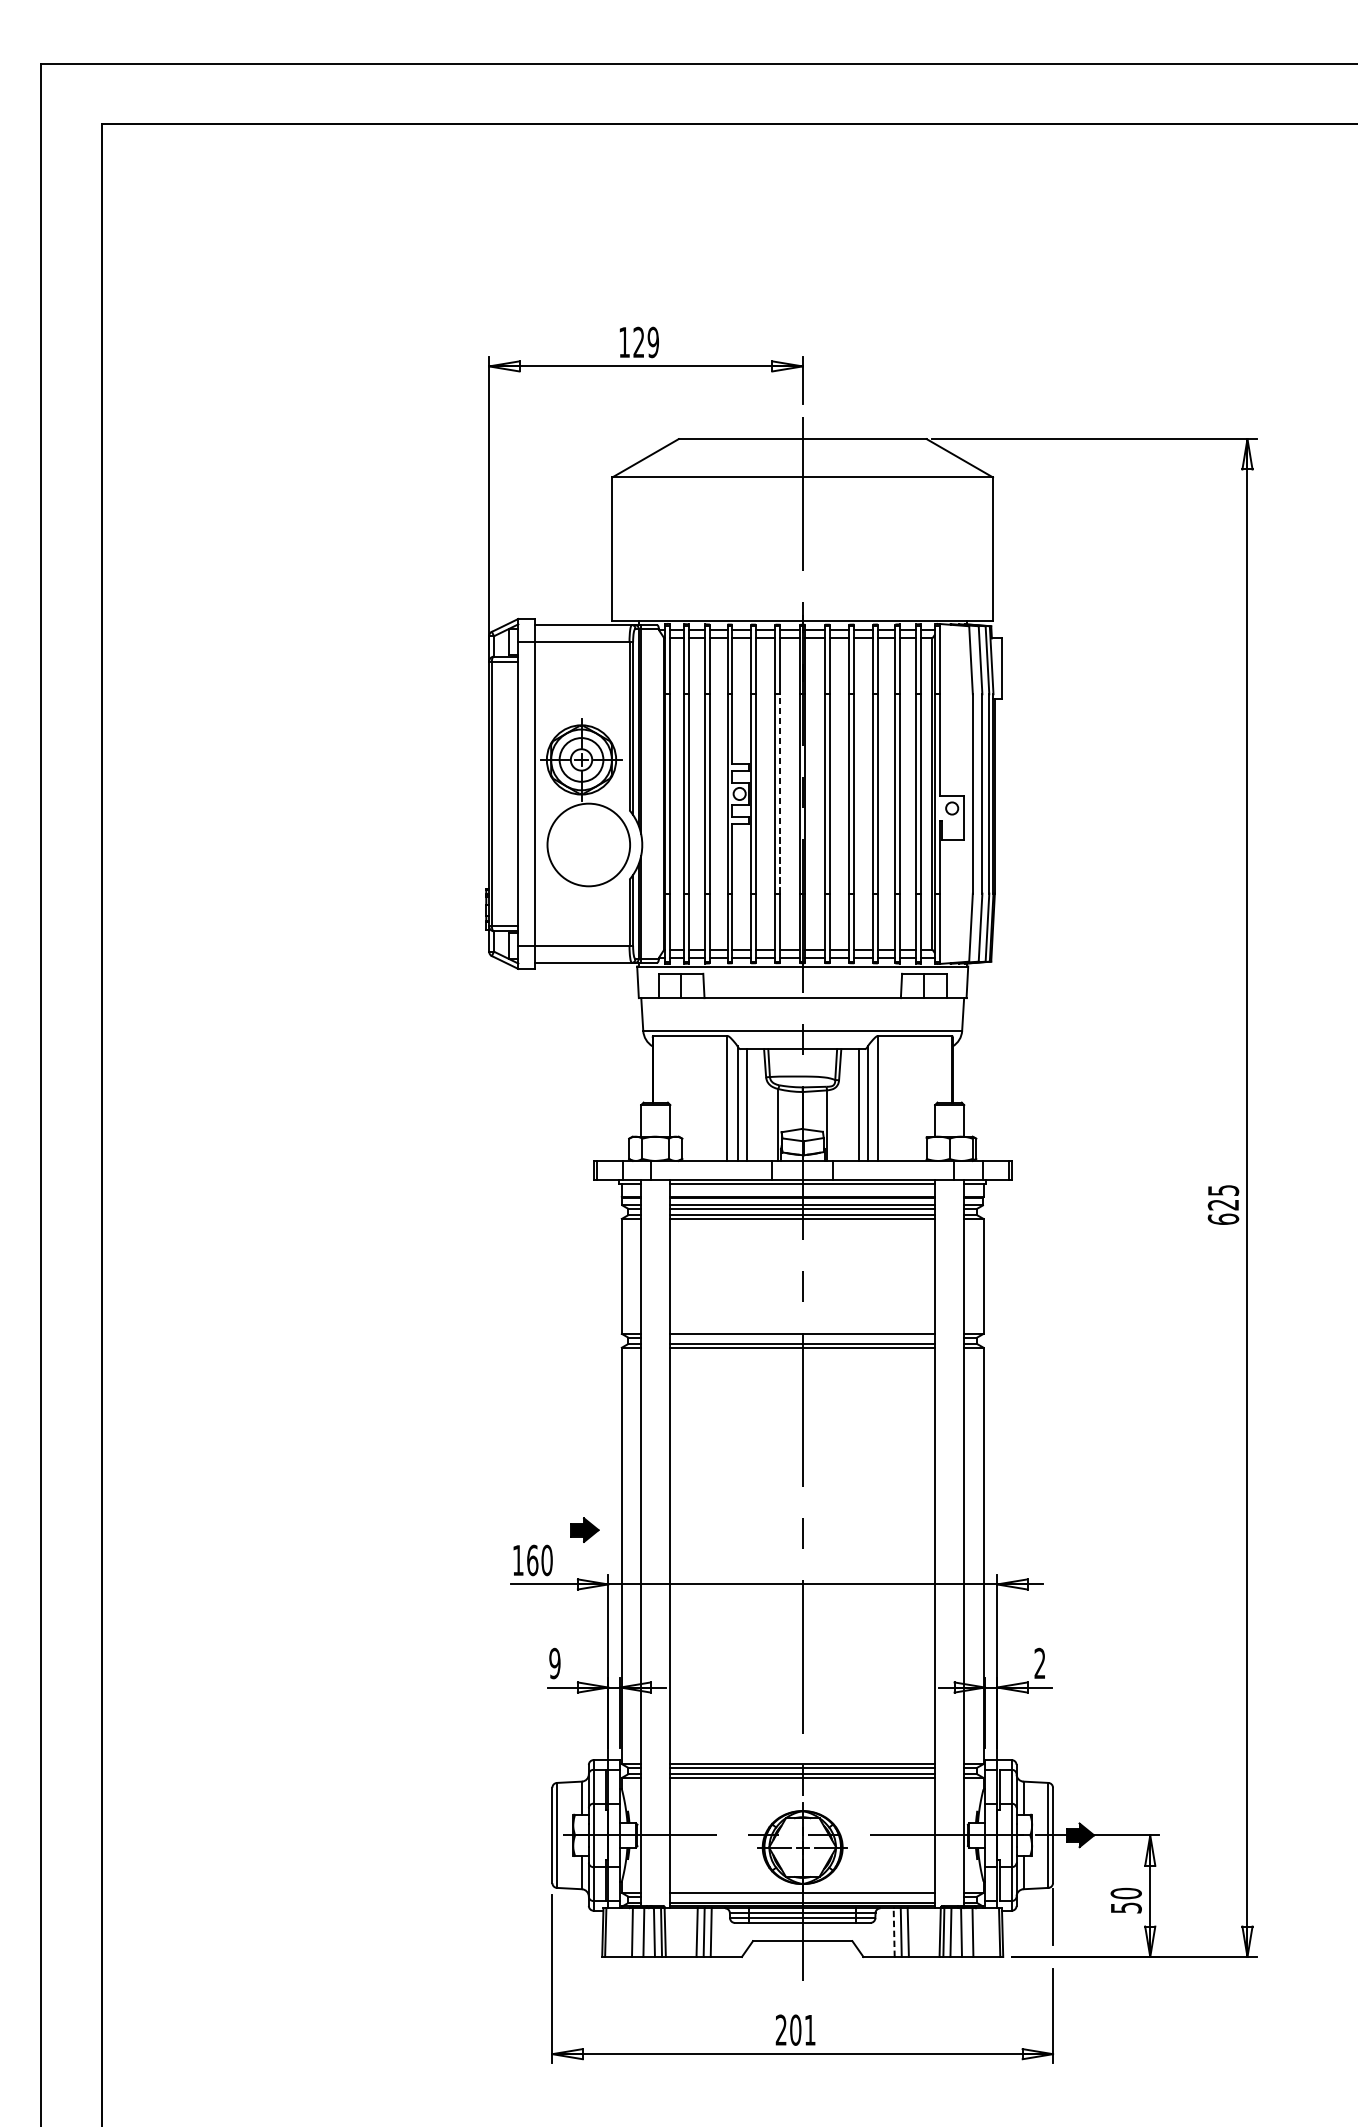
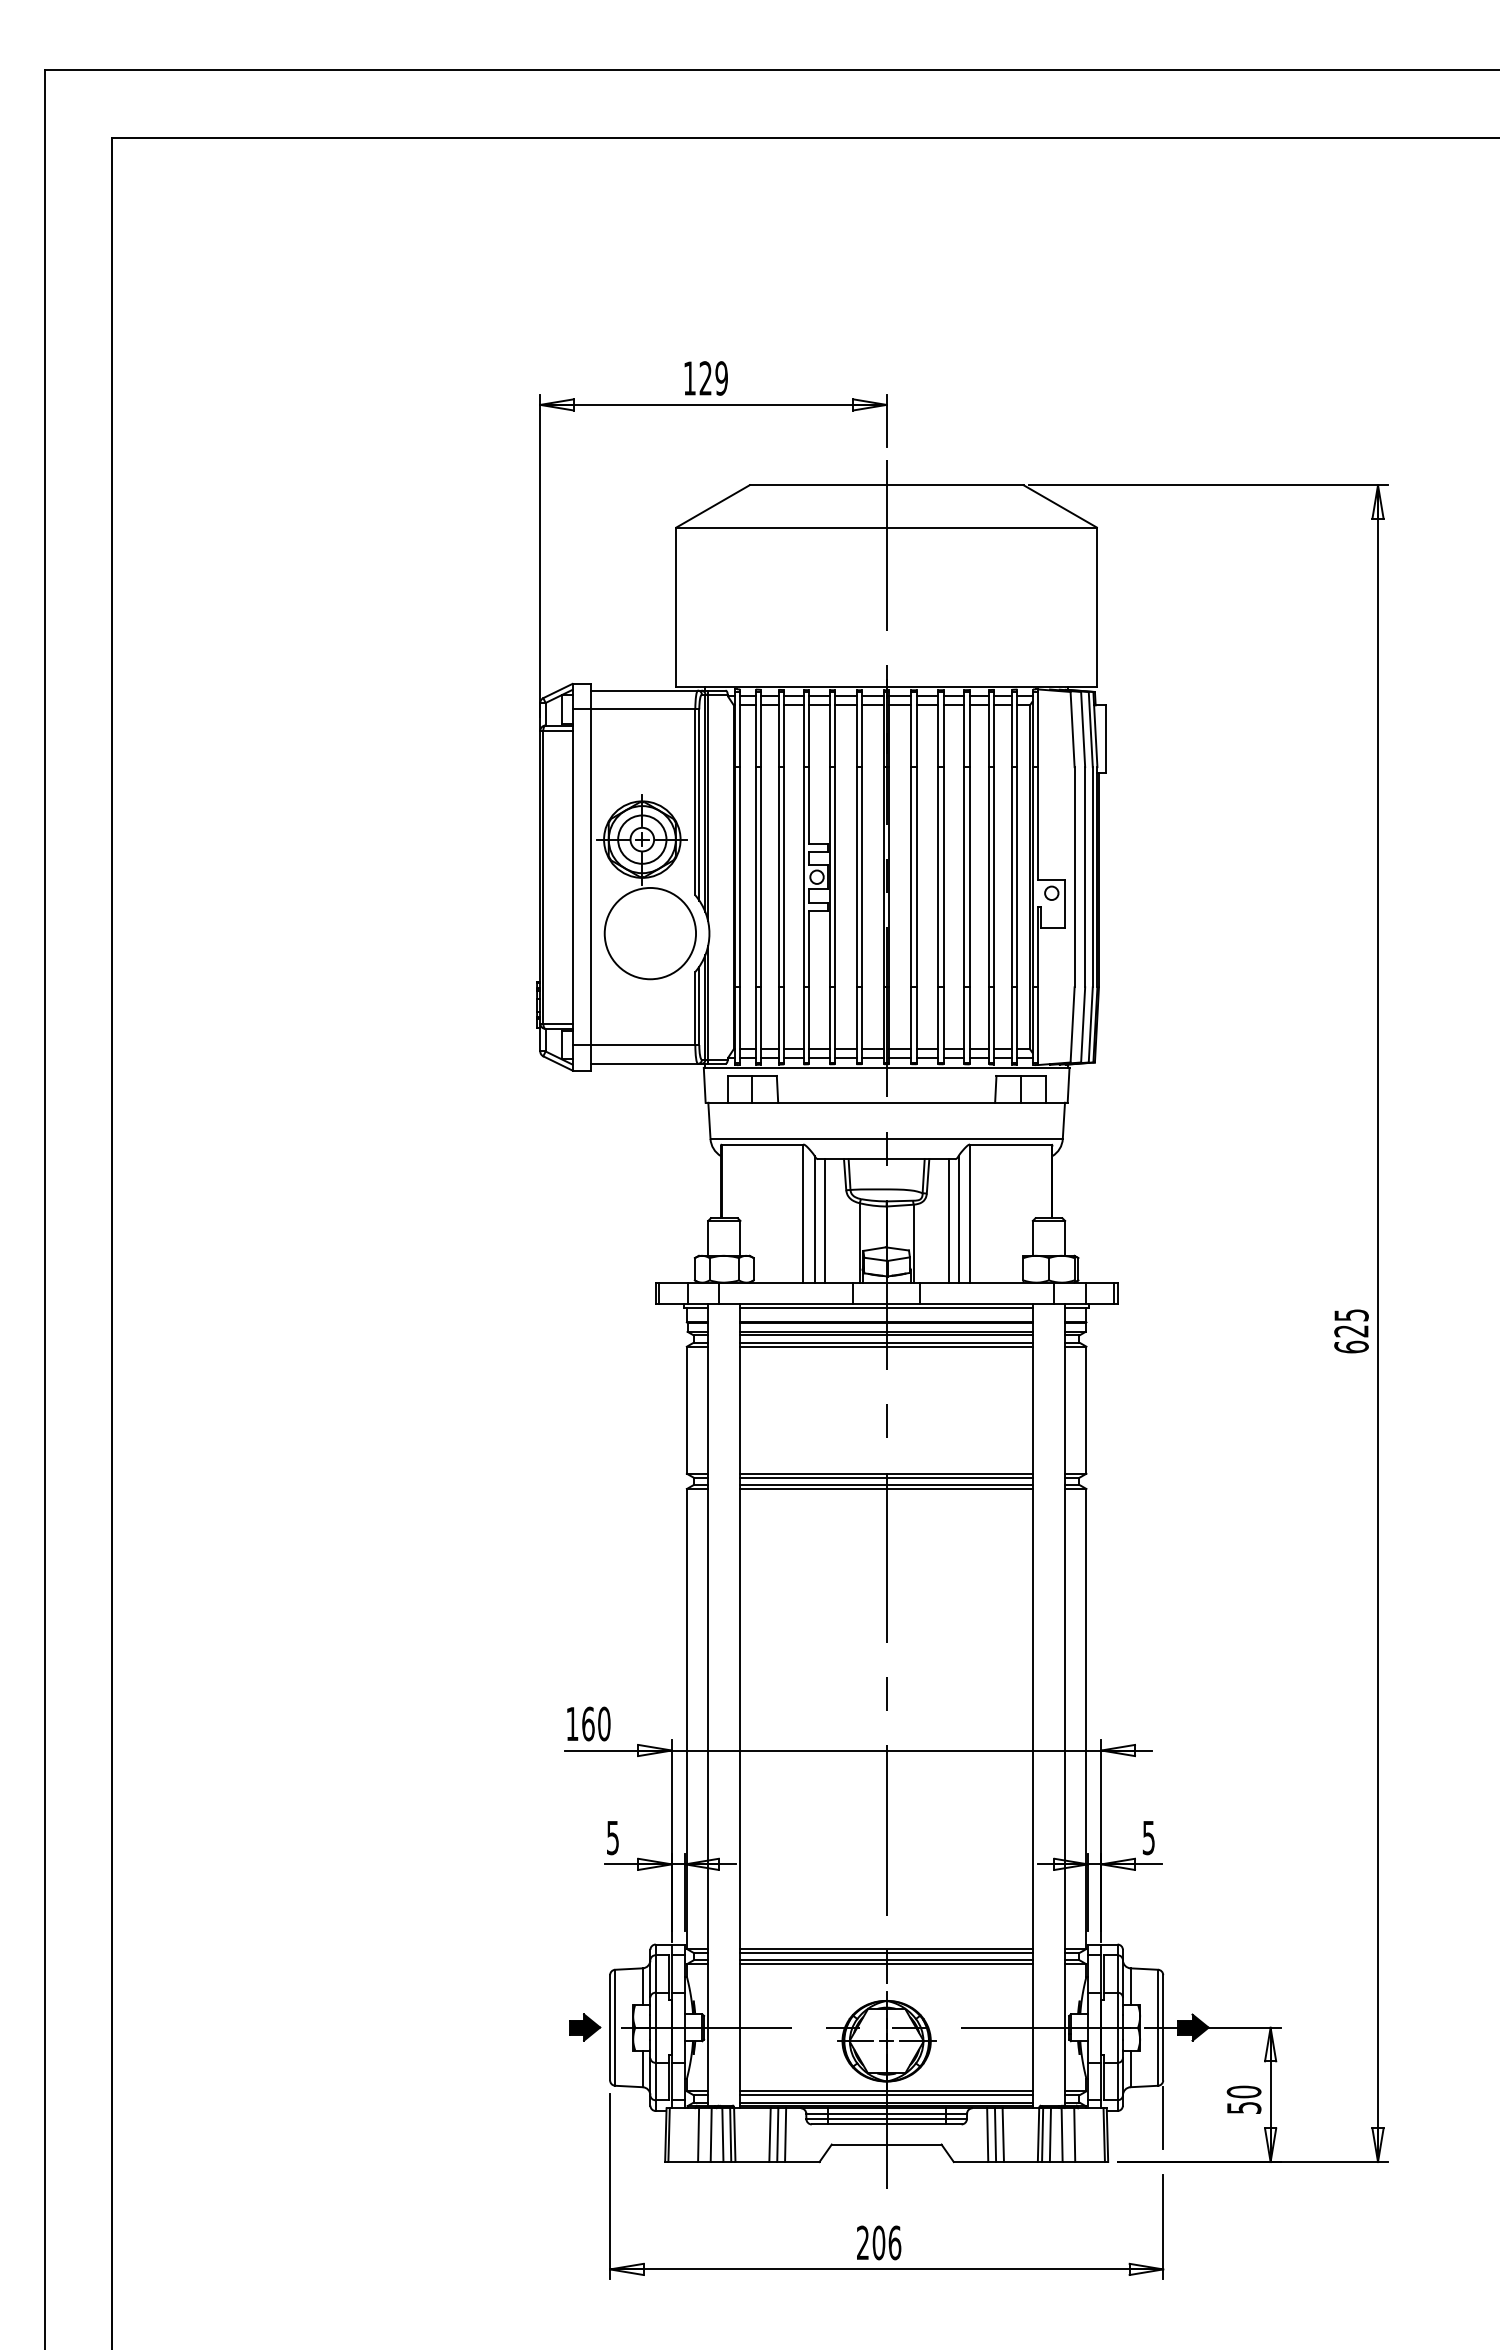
line: (779, 793) -> (861, 876), dashed -> solid
line: (802, 1337) -> (886, 1477), added
part: (585, 1530) -> (585, 2027), moved
text: (554, 1663) -> (612, 1837), 9 -> 5
text: (1039, 1663) -> (1148, 1837), 2 -> 5
line: (802, 1896) -> (886, 2095), added
line: (893, 1932) -> (987, 2135), dashed -> solid
text: (809, 2029) -> (894, 2242), 201 -> 206

